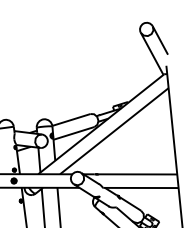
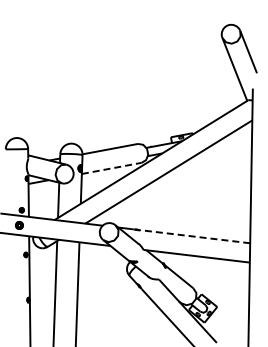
line: (74, 133) -> (112, 168), solid -> dashed
line: (137, 174) -> (194, 236), solid -> dashed

